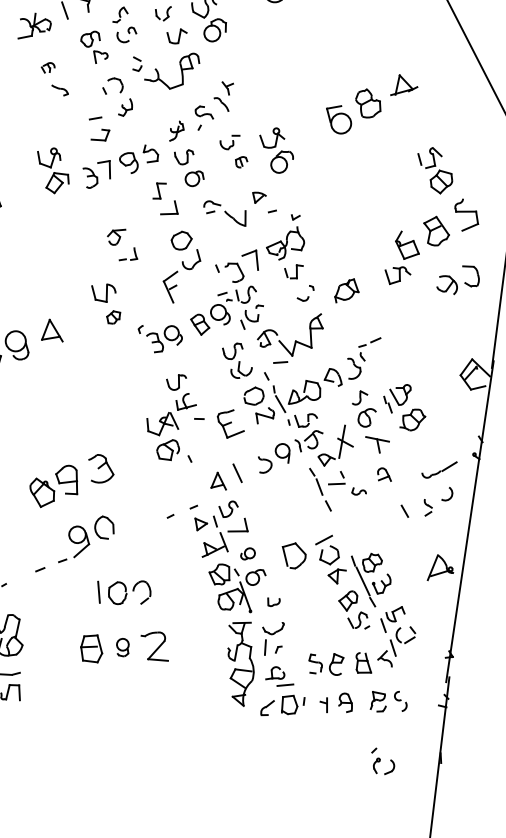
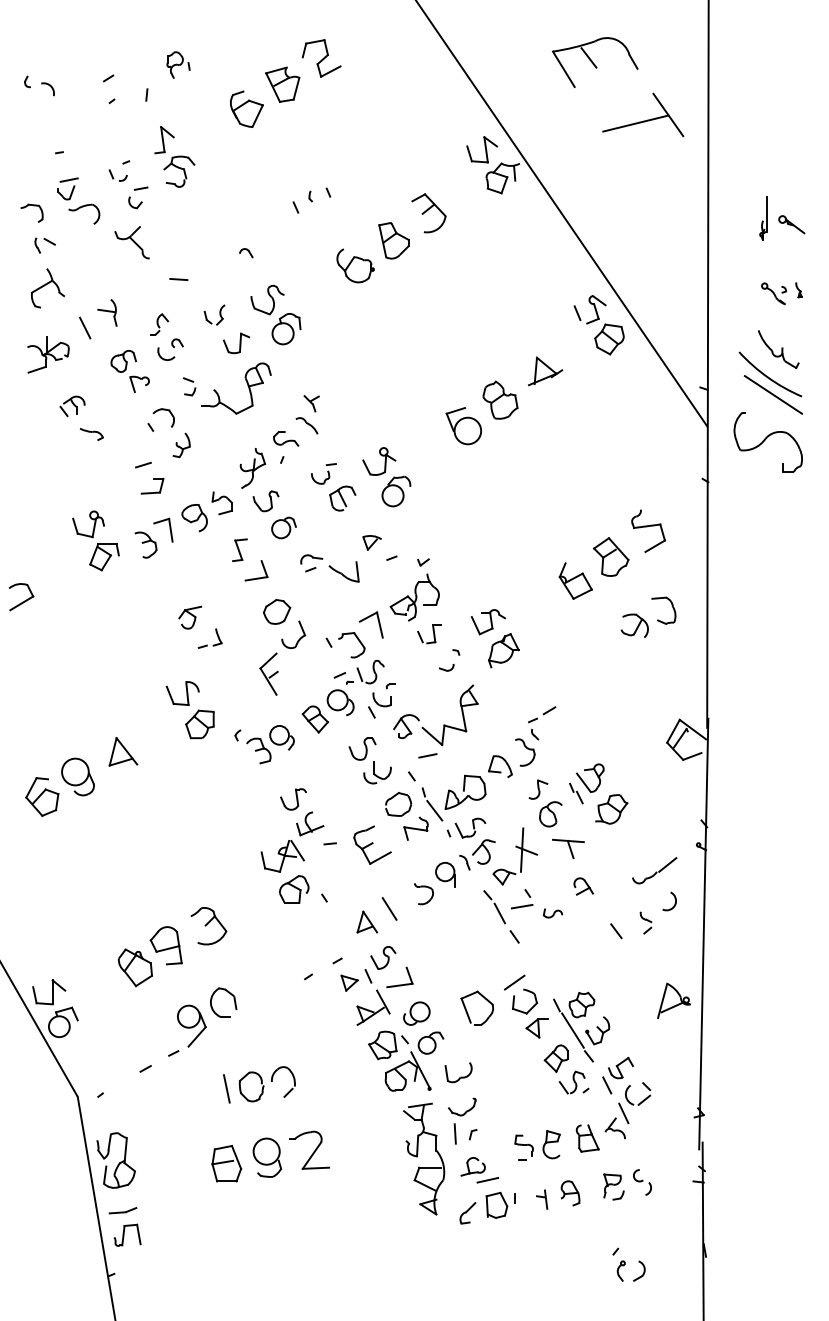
part: (48, 67) -> (72, 406), size x1.43
part: (176, 131) -> (252, 468), size x1.43
part: (241, 162) -> (342, 498), size x1.67
part: (434, 170) -> (598, 325), moved
part: (396, 275) -> (487, 622), moved
part: (112, 317) -> (199, 724), size x1.67
part: (247, 553) -> (416, 1013), size x1.43
part: (273, 601) -> (458, 1072), size x1.67
part: (122, 647) -> (267, 1157), size x1.67

